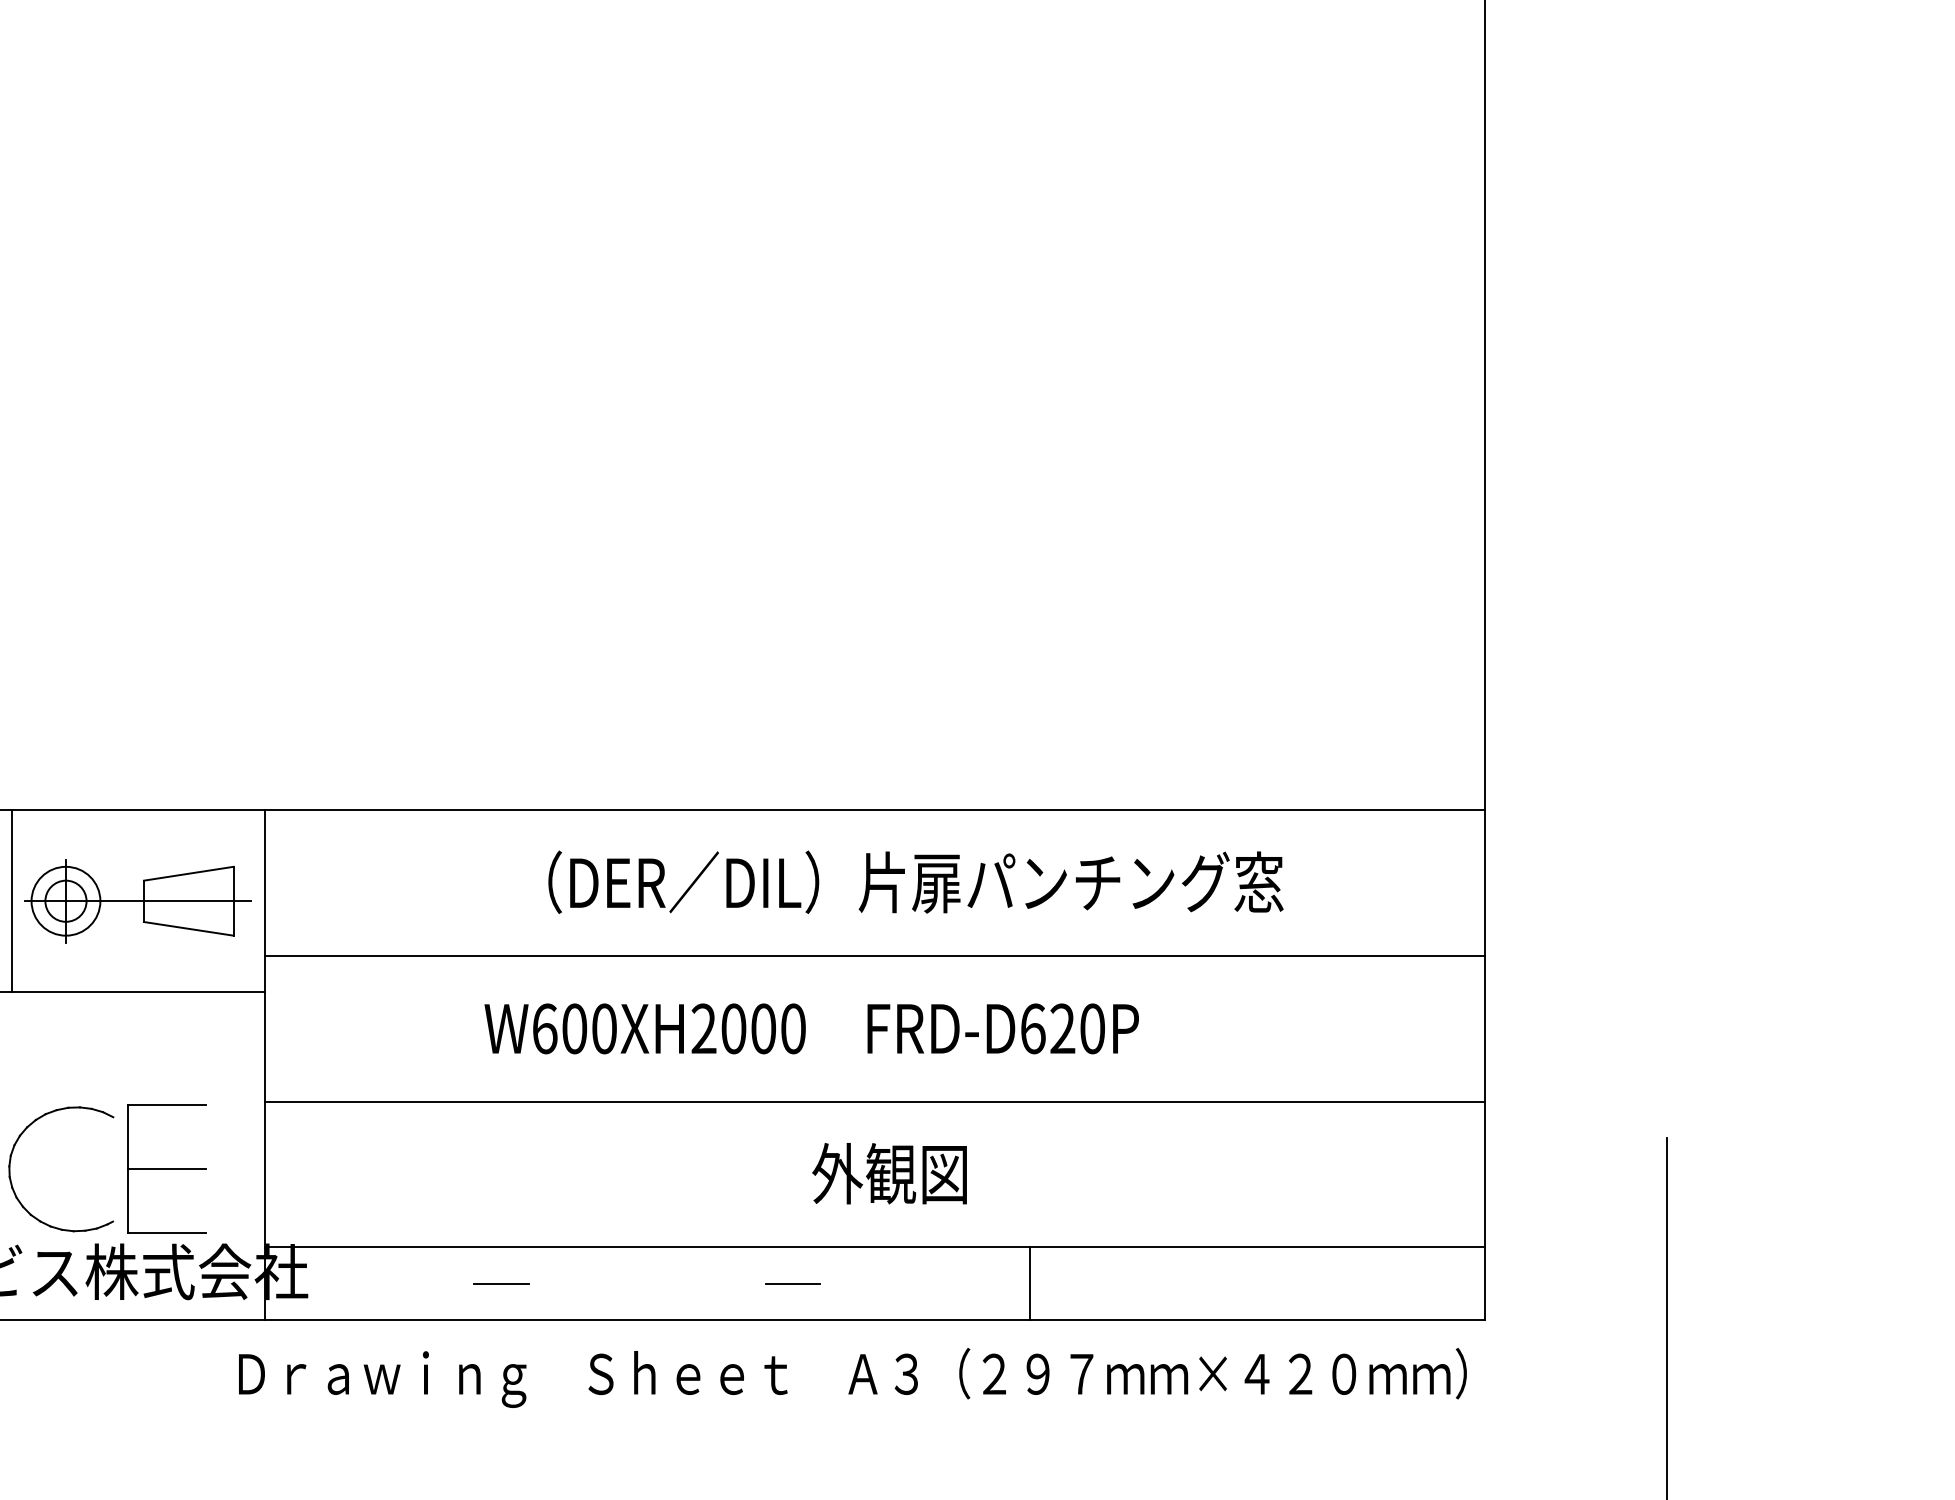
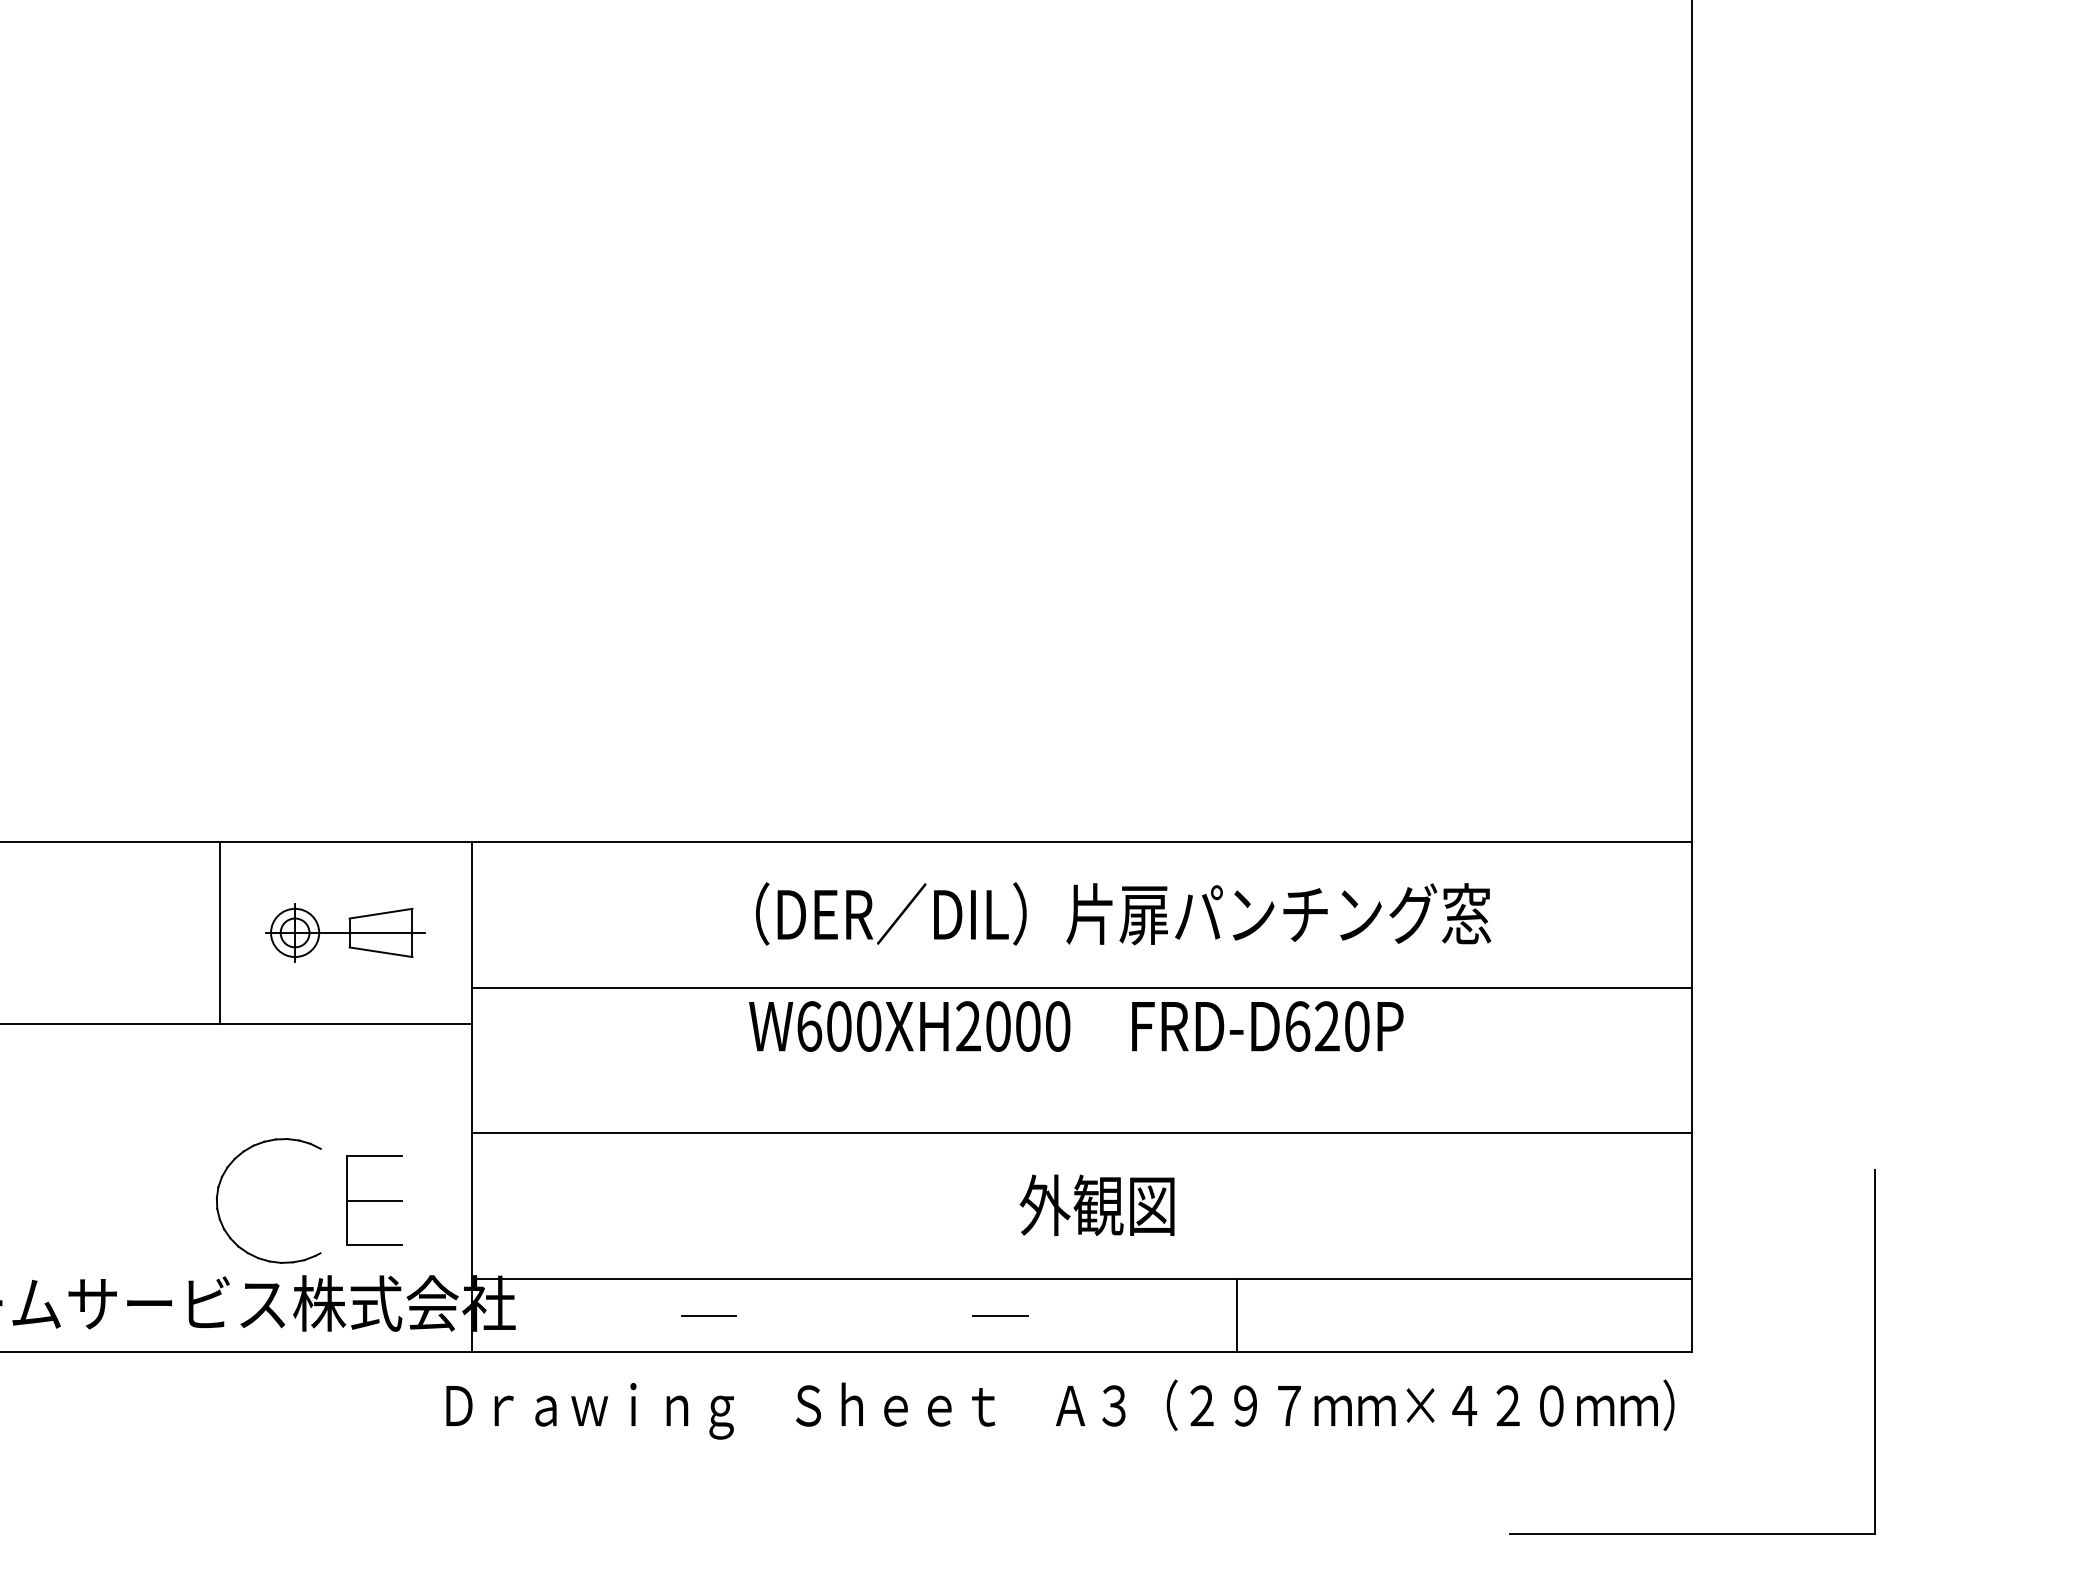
part: (137, 900) -> (345, 932), size x0.7
text: (811, 1028) -> (1076, 1026), moved
part: (166, 1168) -> (374, 1200), size x0.7

